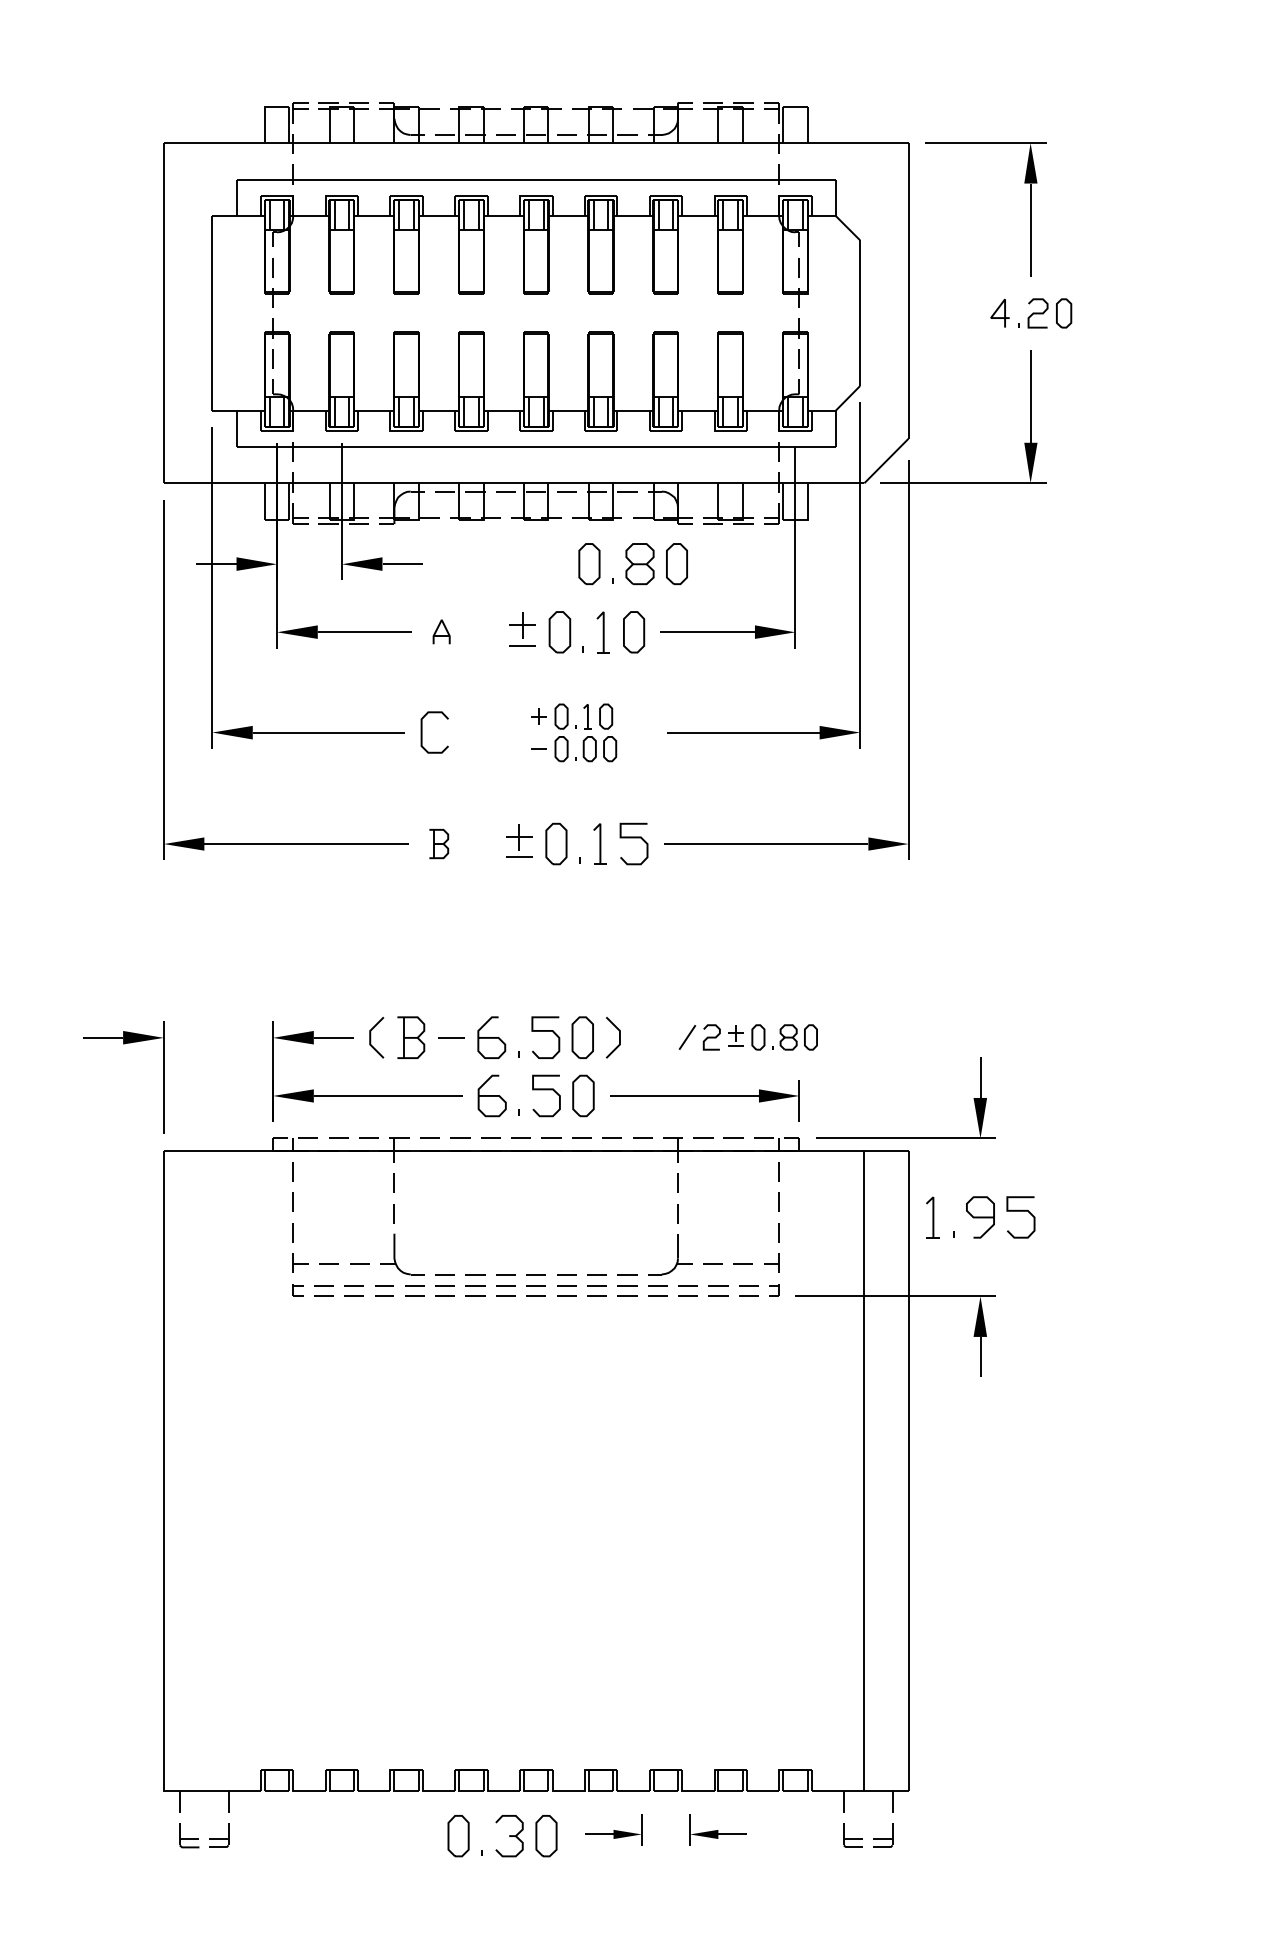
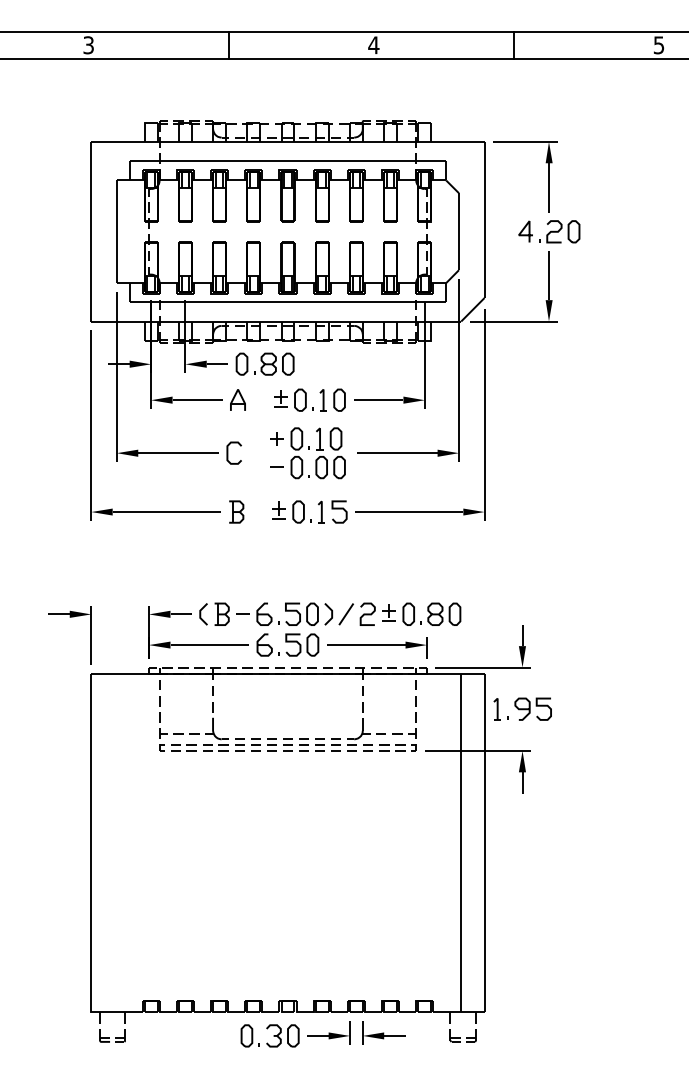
part: (1031, 312) -> (549, 231), size x1.43
part: (631, 562) -> (264, 363), moved
part: (440, 630) -> (237, 399), size x1.67
part: (573, 733) -> (307, 453), size x1.67
part: (438, 842) -> (236, 511), size x1.43
part: (747, 1036) -> (399, 613), size x1.67
part: (613, 1829) -> (328, 1032), size x1.43
part: (717, 1829) -> (383, 1032), size x1.43

